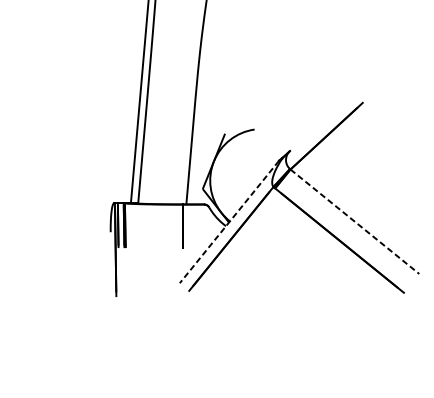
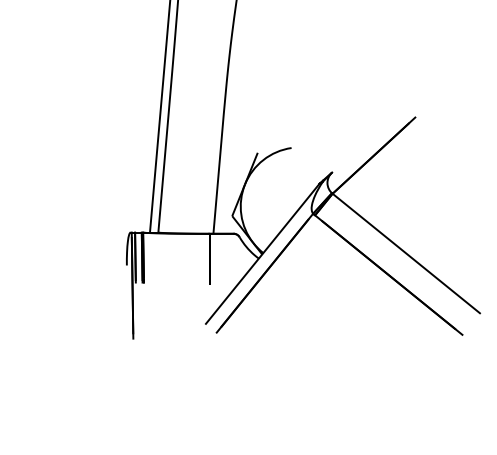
line: (355, 221) -> (406, 253), dashed -> solid
line: (229, 222) -> (262, 254), dashed -> solid

